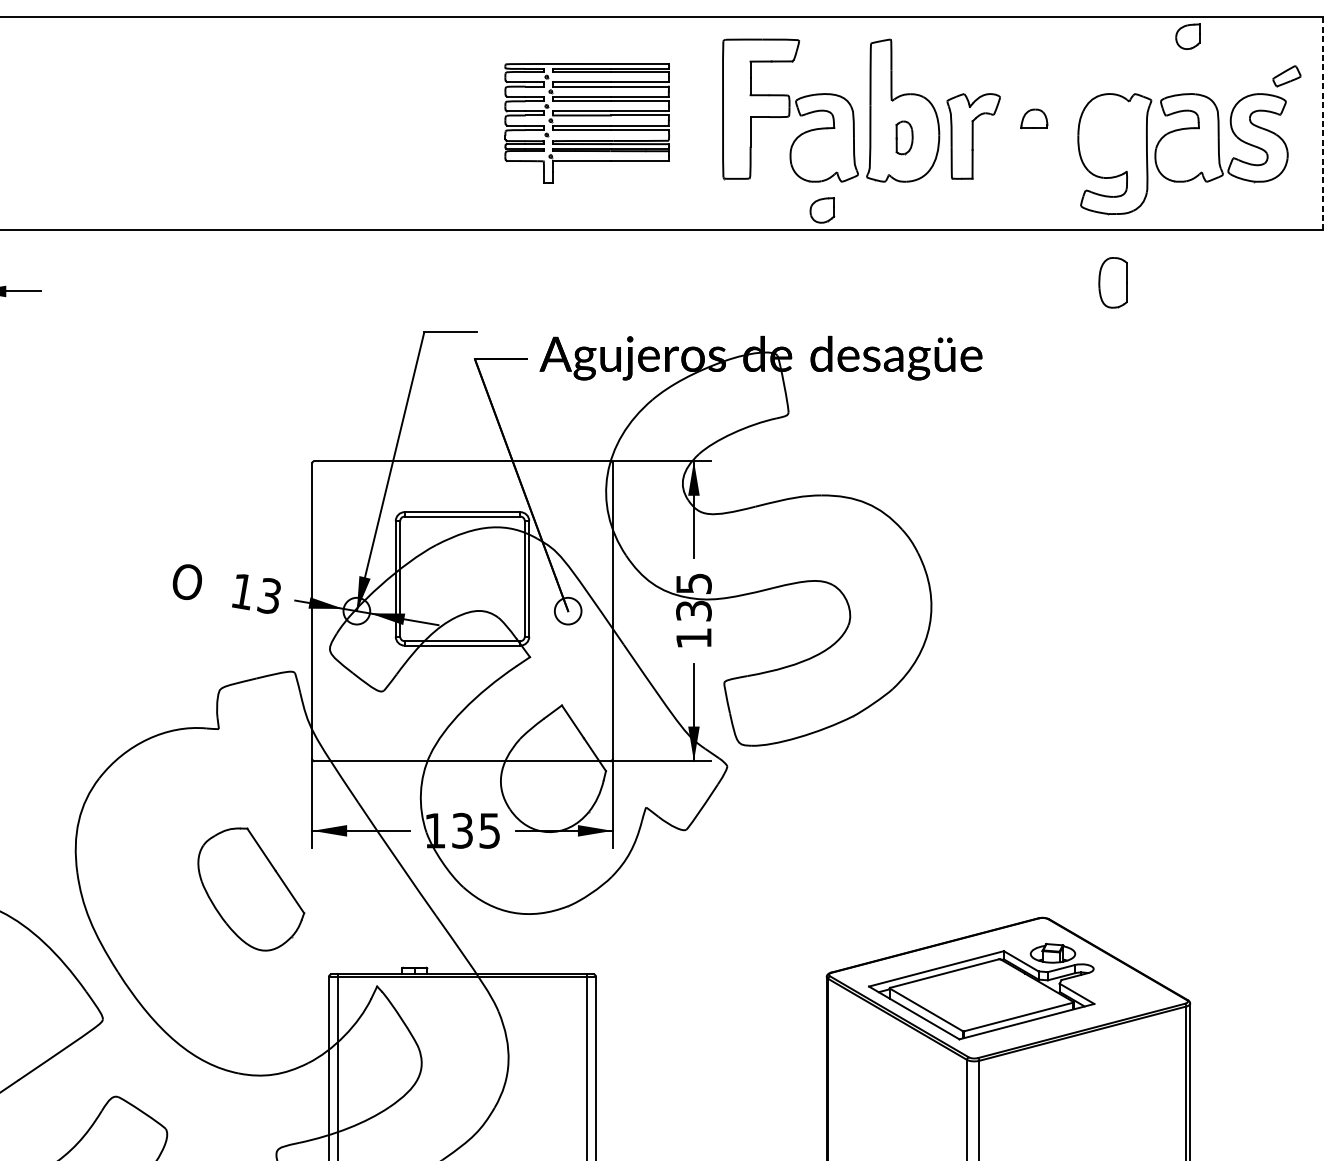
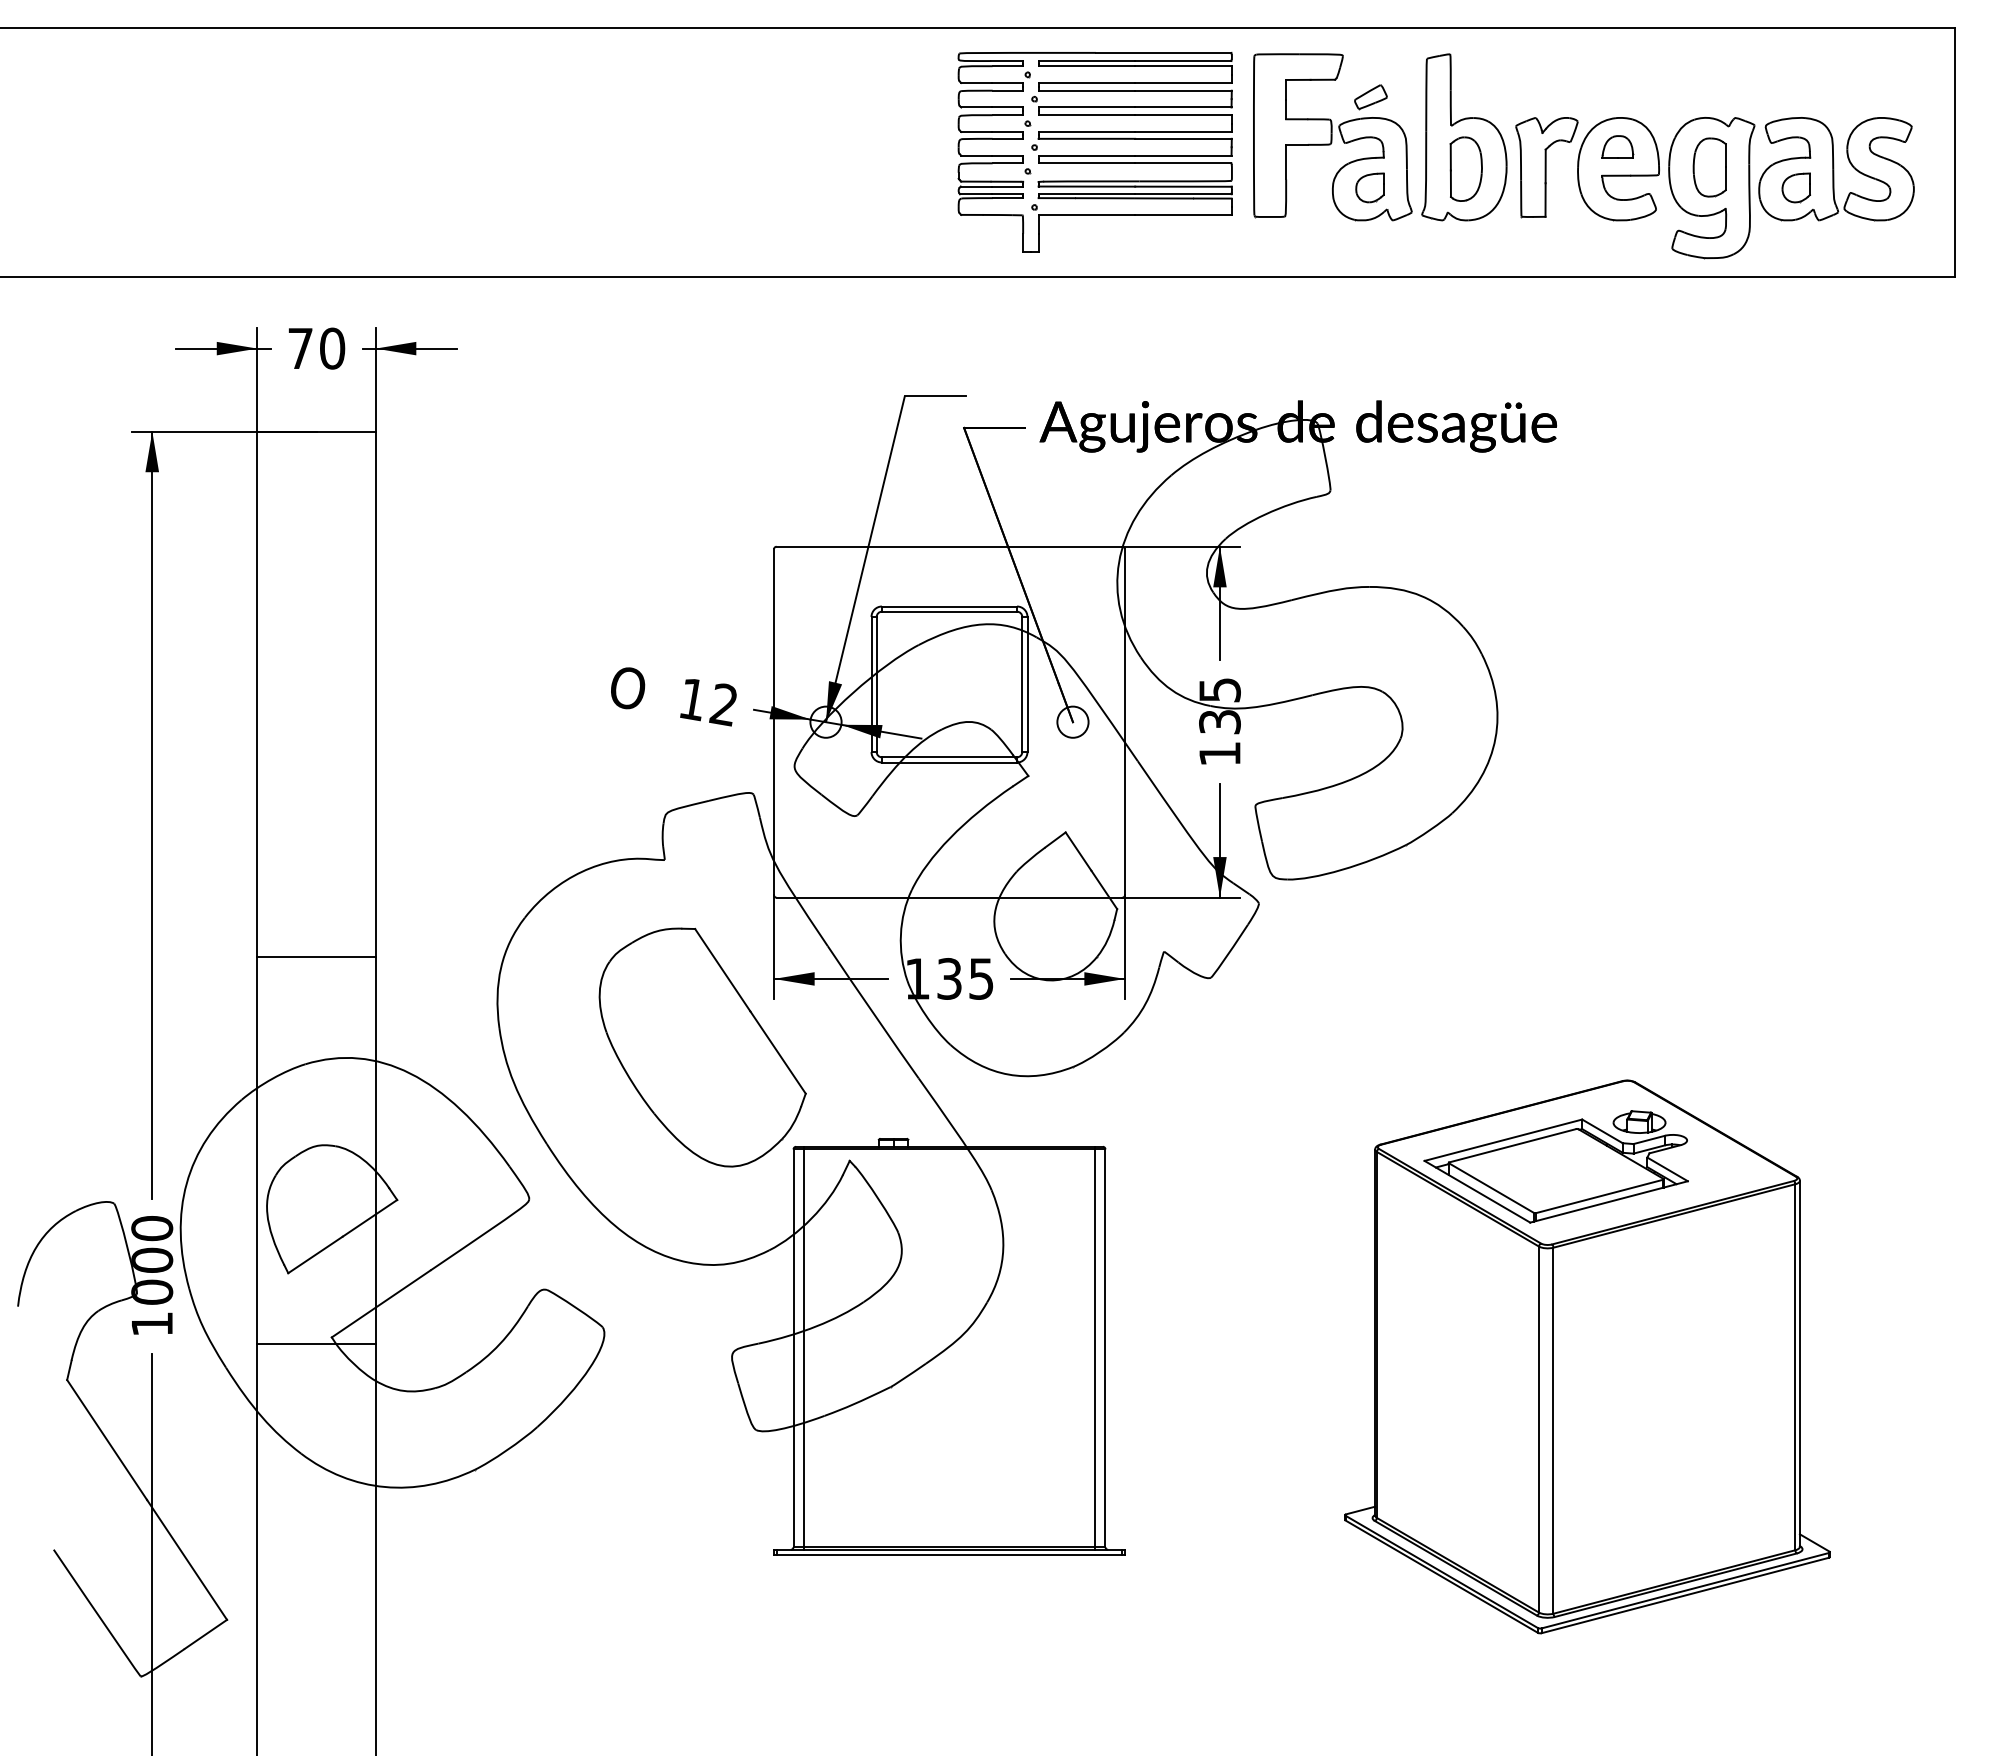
part: (1187, 36) -> (1795, 187), moved
part: (1286, 76) -> (1370, 97), moved
part: (586, 123) -> (1094, 152), size x1.43
line: (1322, 124) -> (1954, 153), dashed -> solid
part: (904, 137) -> (1465, 168), size x1.67
part: (1034, 138) -> (1618, 169), added
part: (821, 210) -> (1369, 187), moved
part: (1112, 282) -> (1709, 167), moved
text: (269, 596) -> (723, 704), 13 -> 12
part: (251, 889) -> (702, 1047), size x1.67

